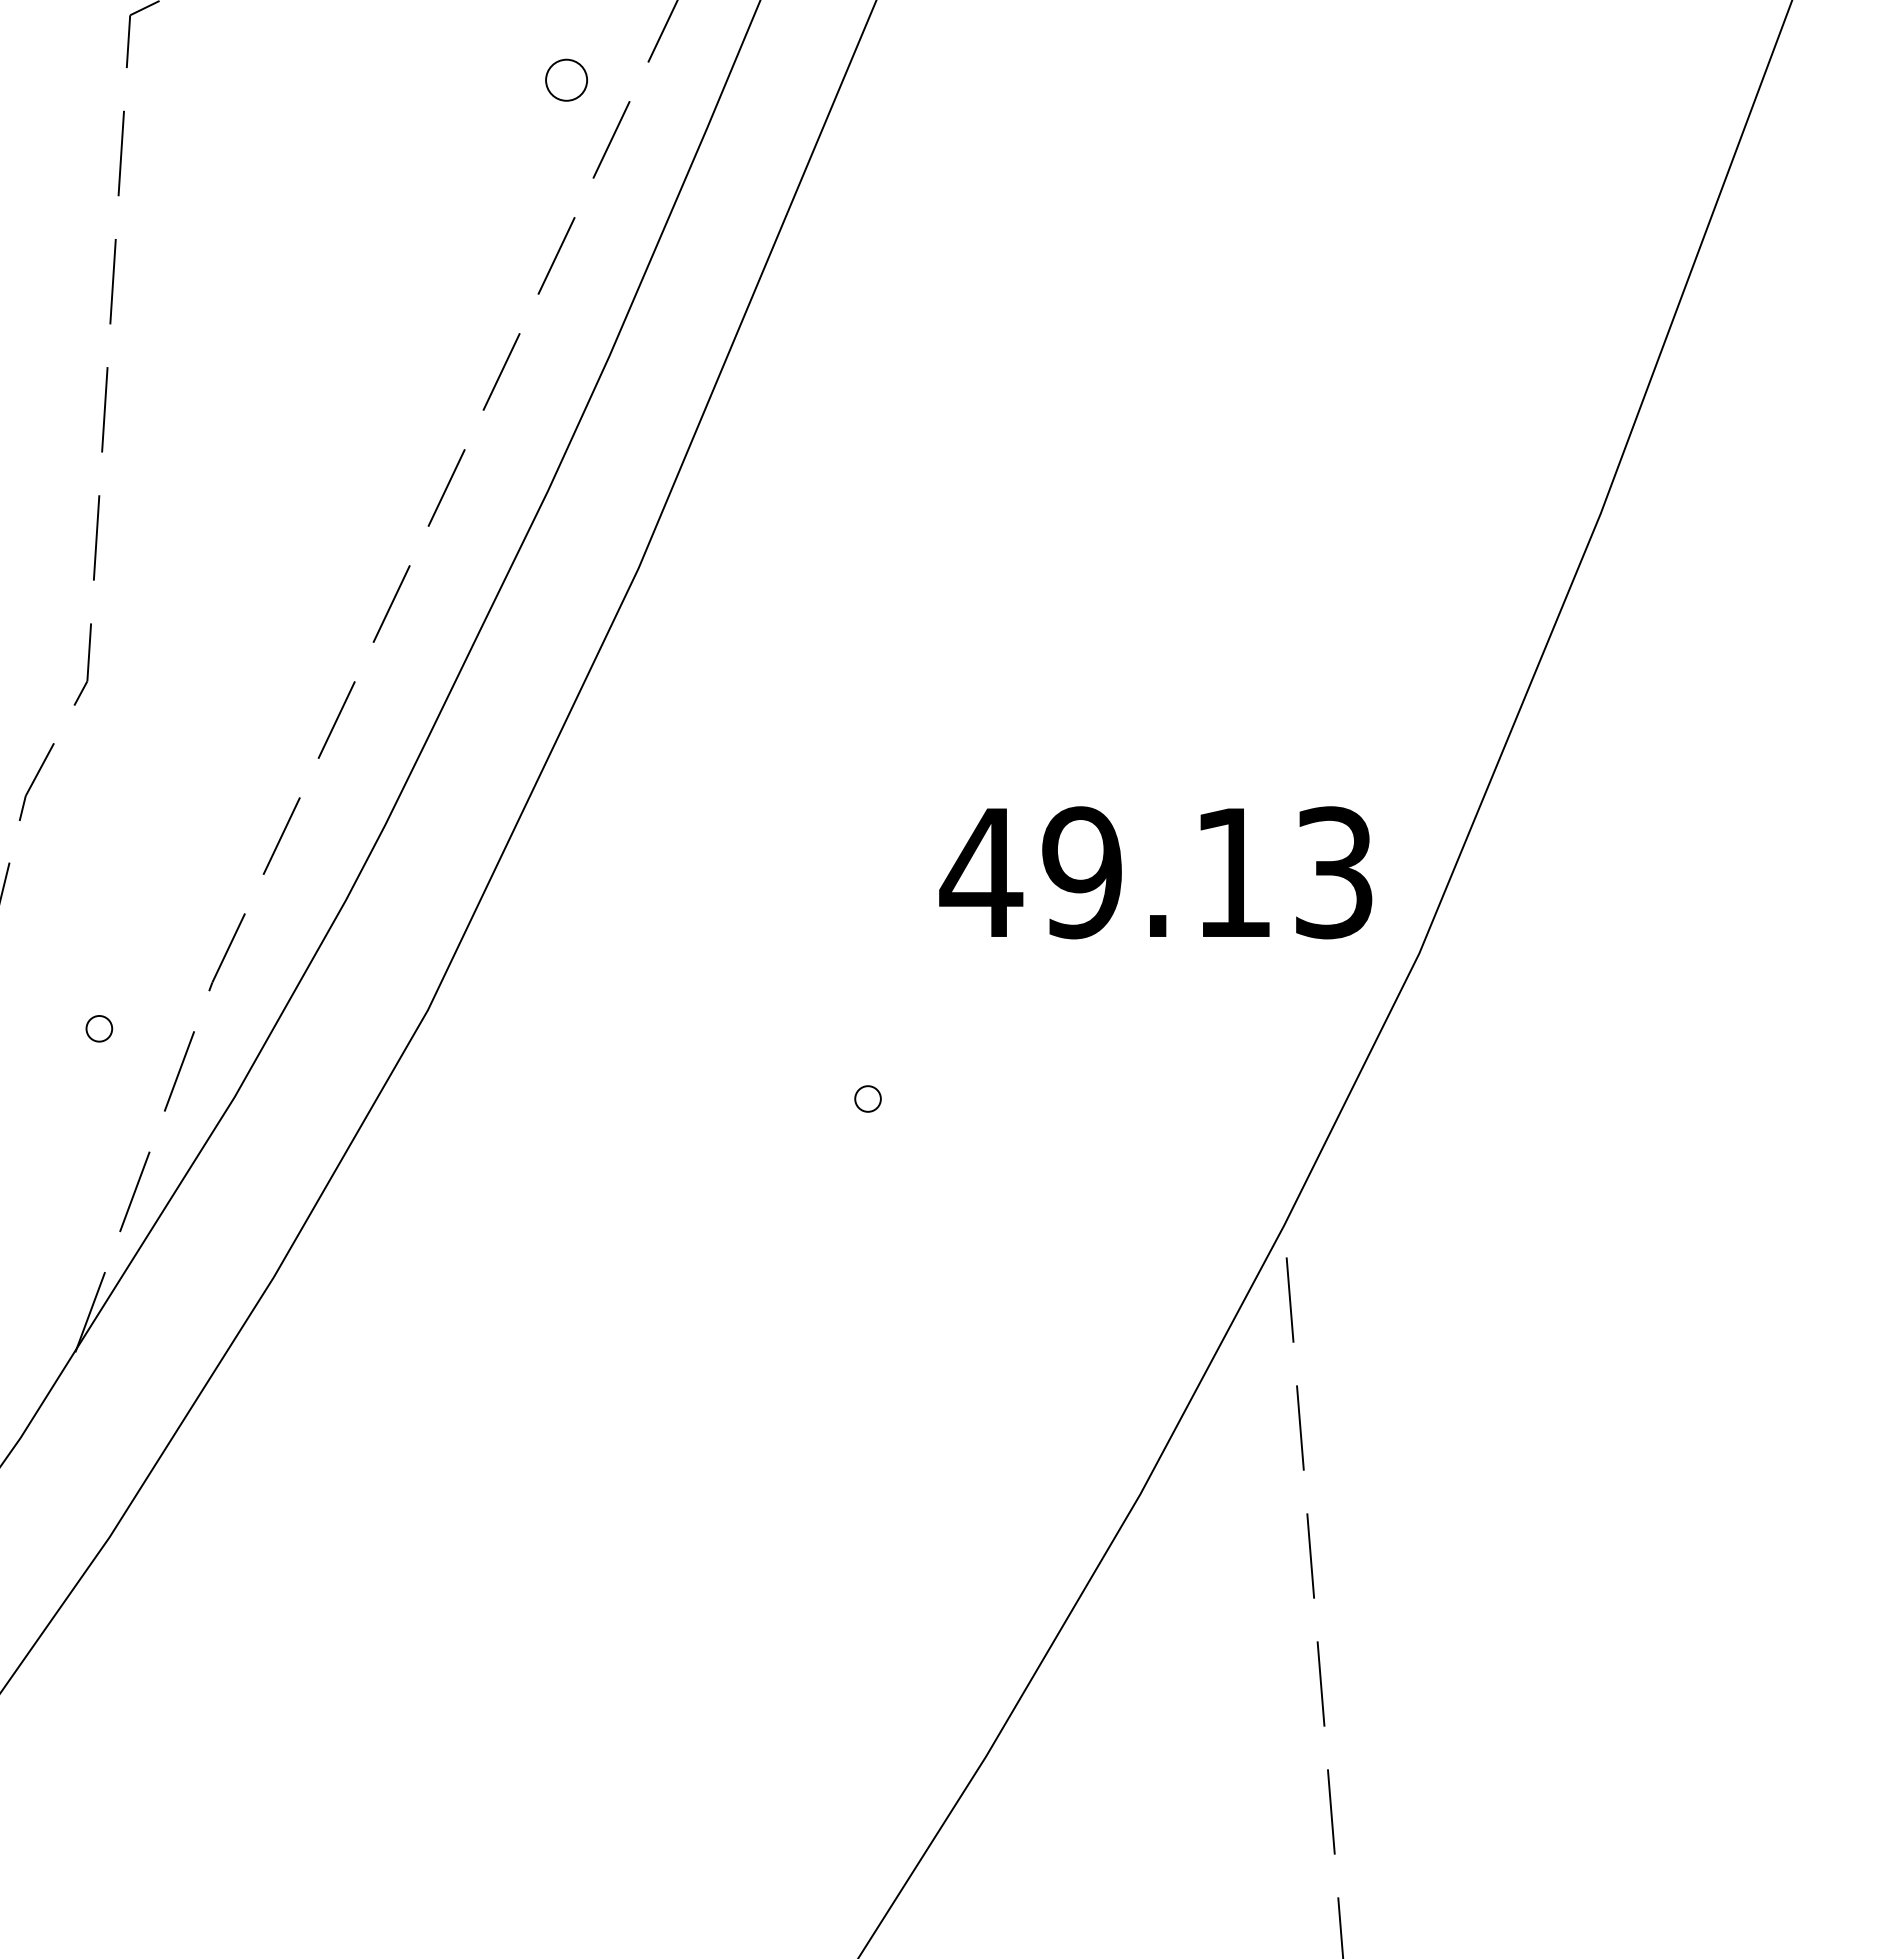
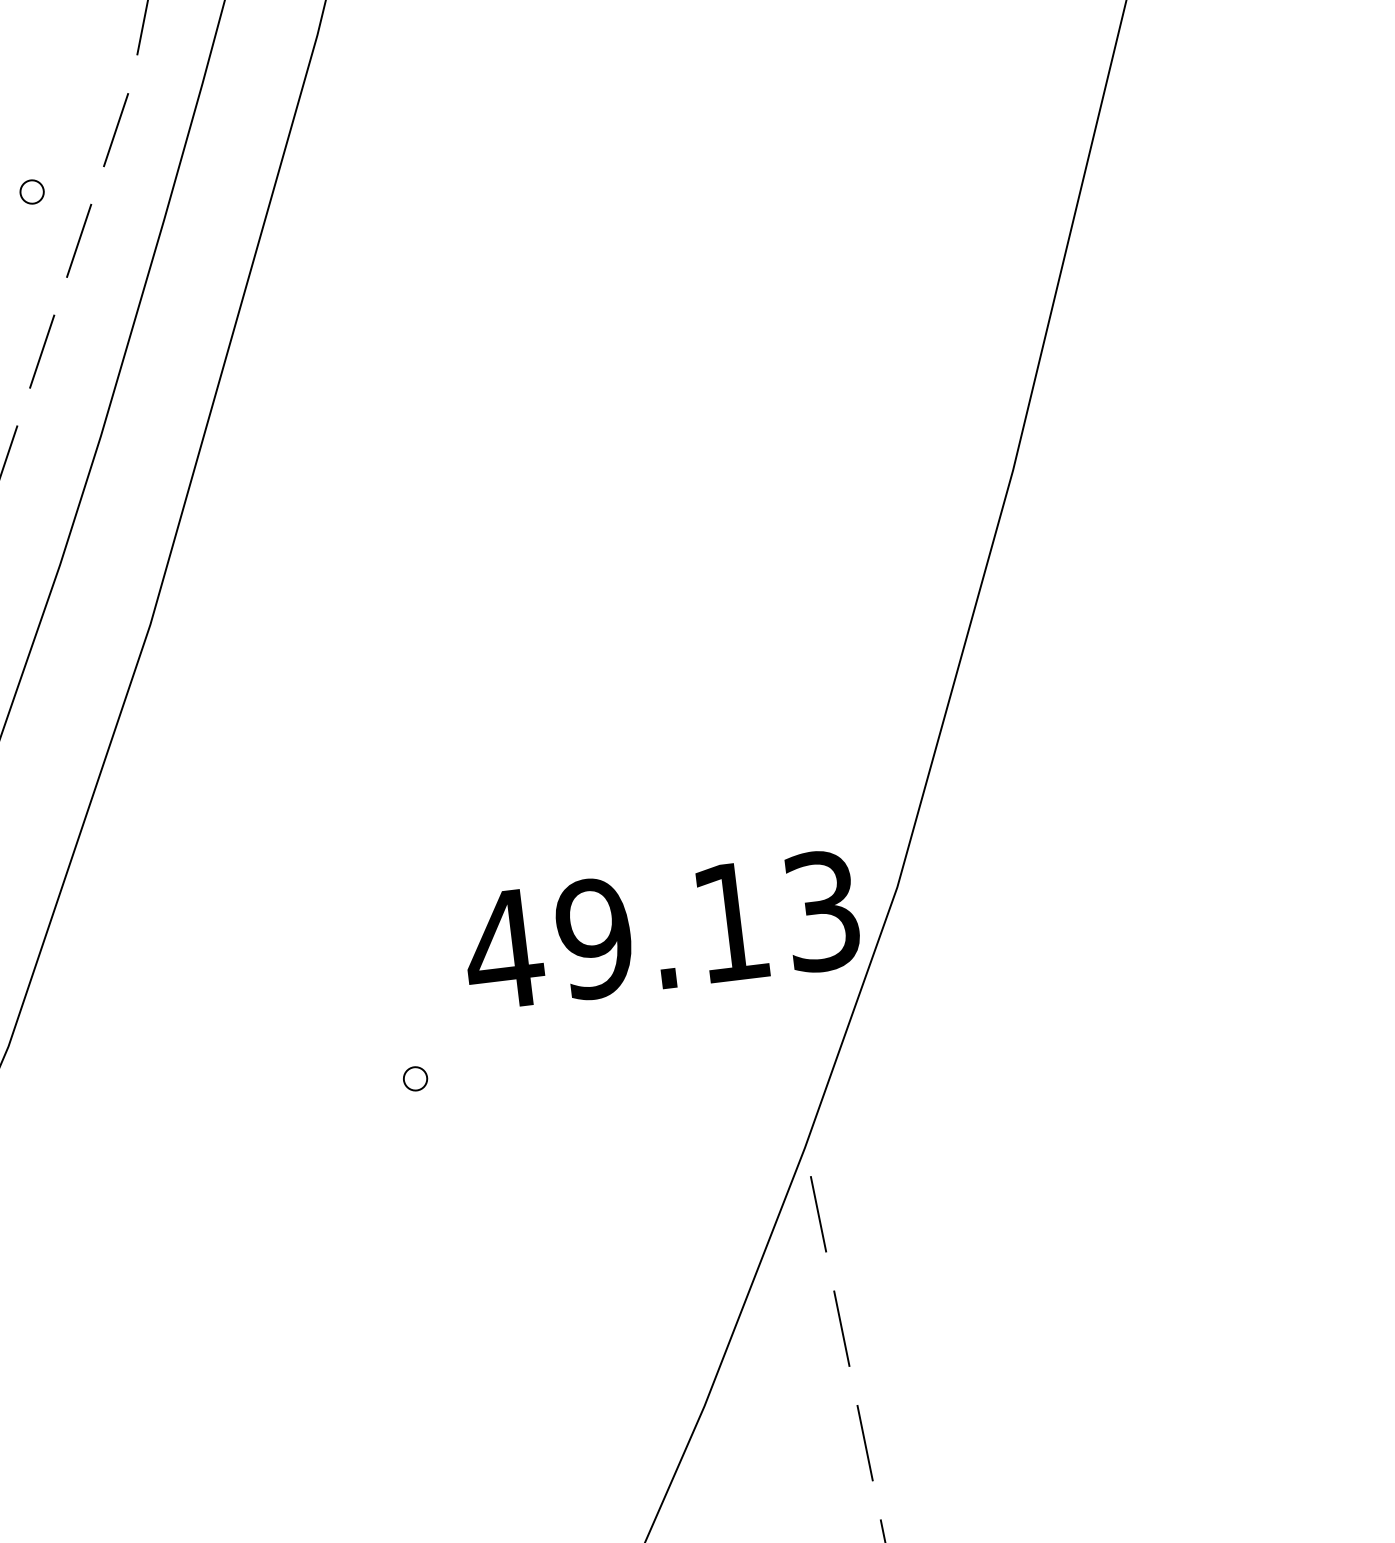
part: (566, 80) -> (31, 192), size x0.62
text: (1155, 872) -> (660, 930), moved

